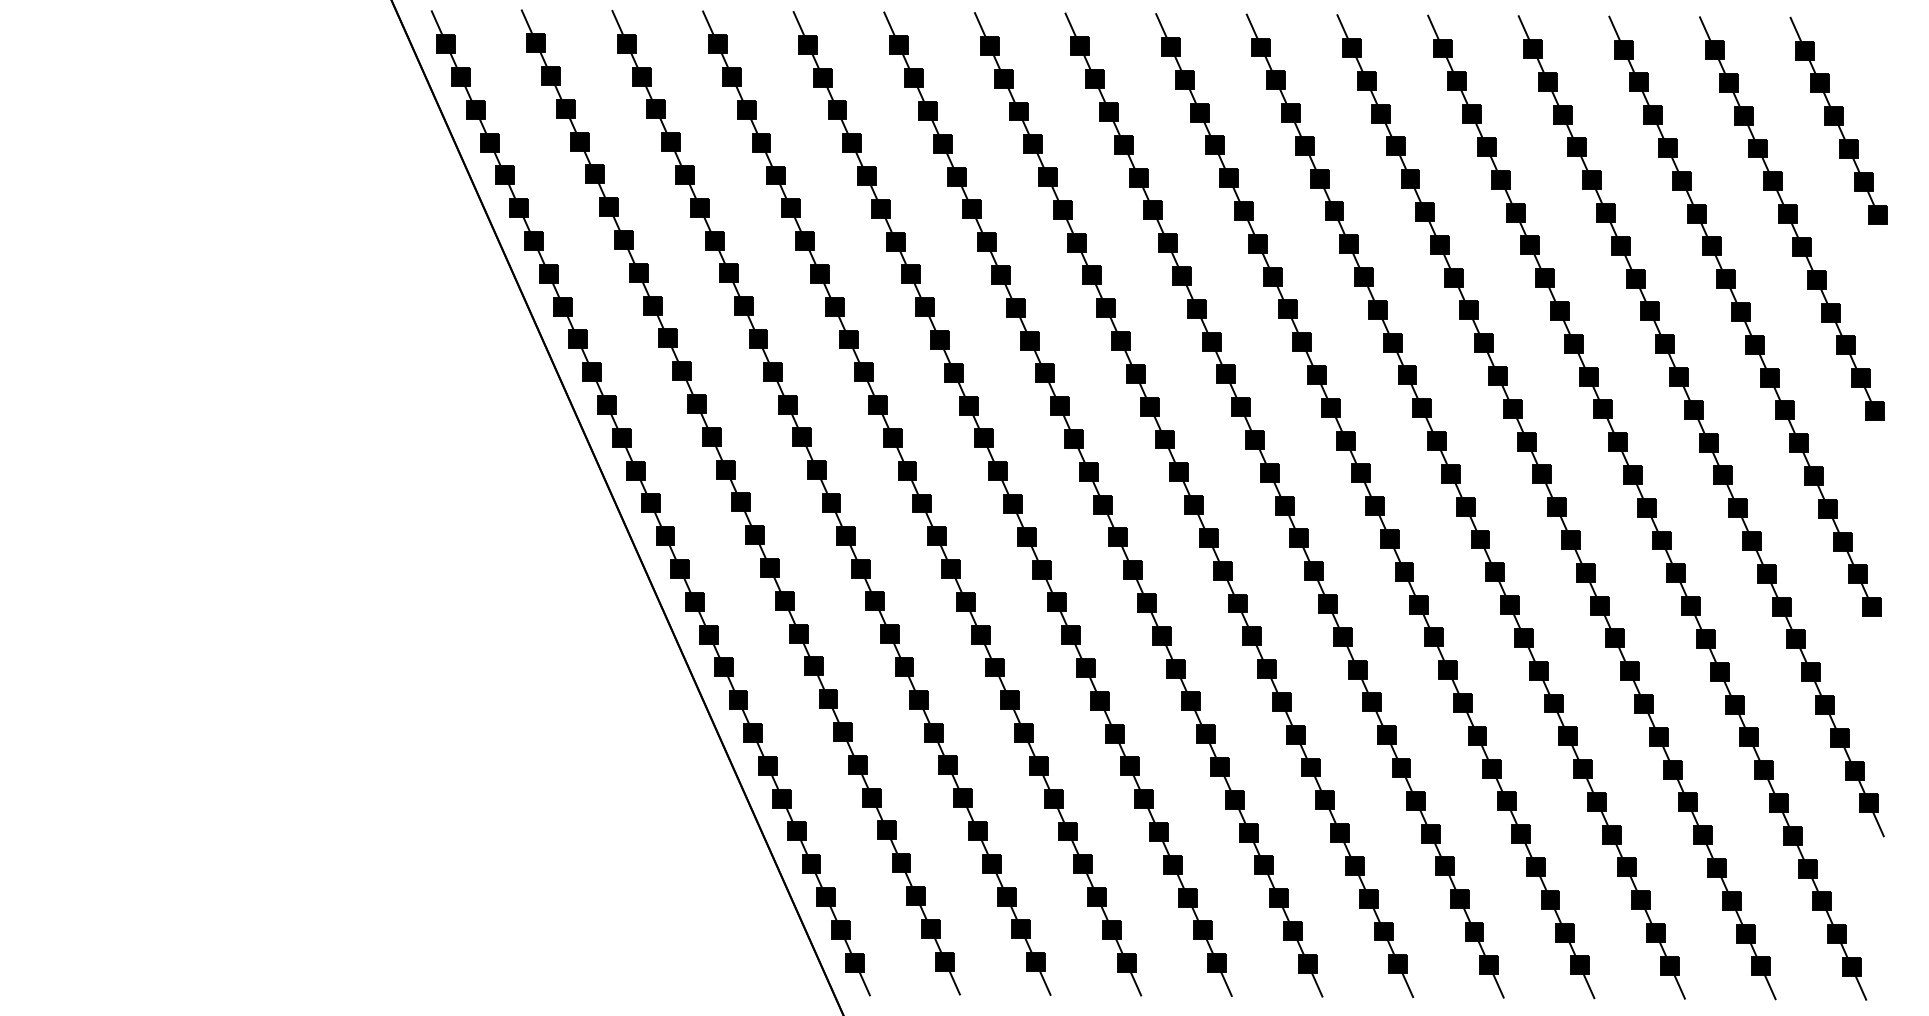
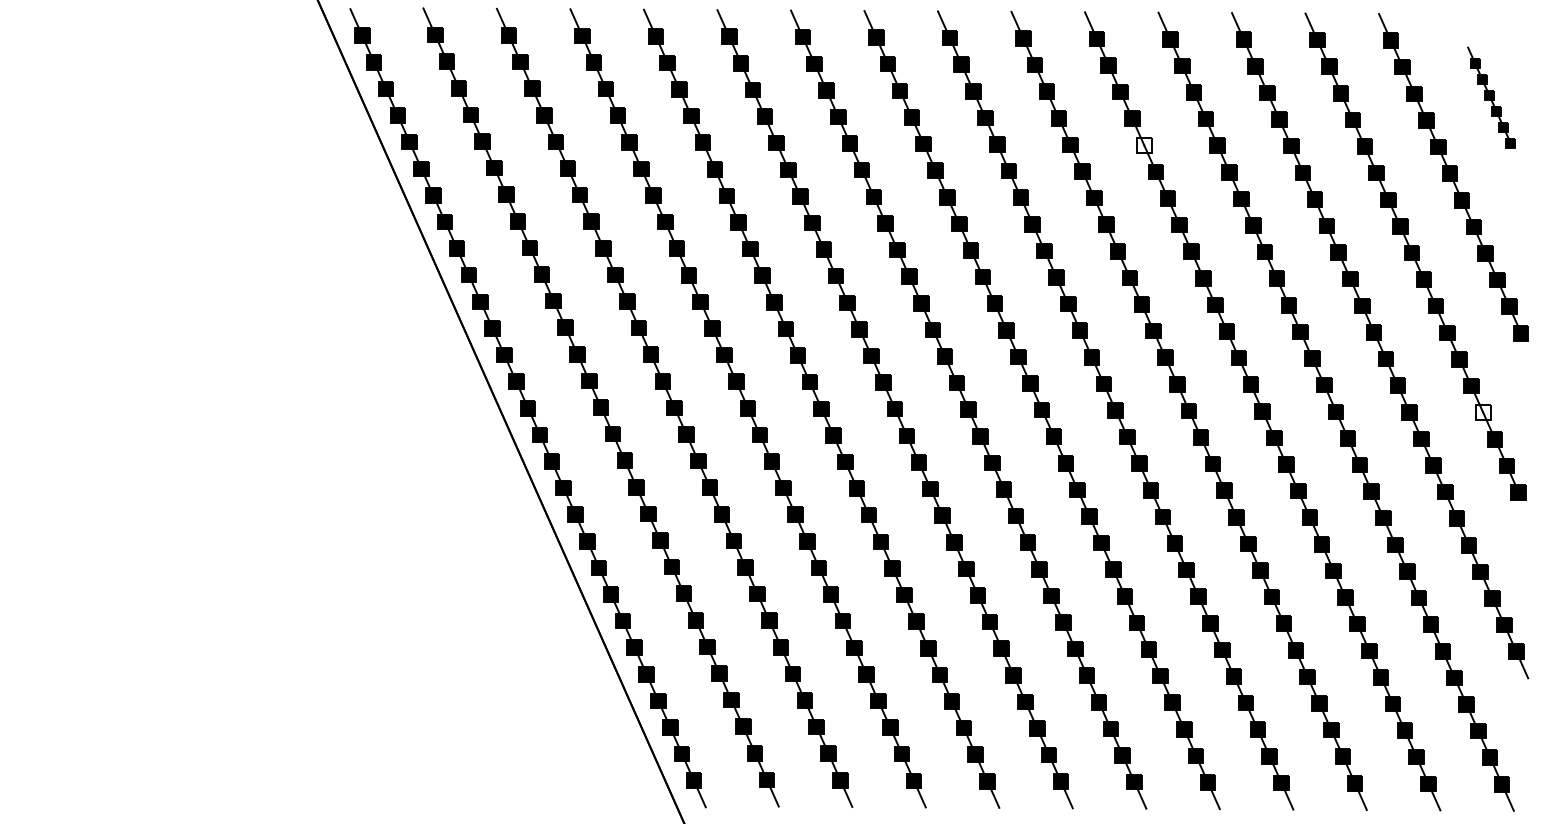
part: (1838, 120) -> (1491, 97), size x0.6
fill: (1409, 179) -> (1143, 145), removed
fill: (1827, 508) -> (1482, 412), removed

